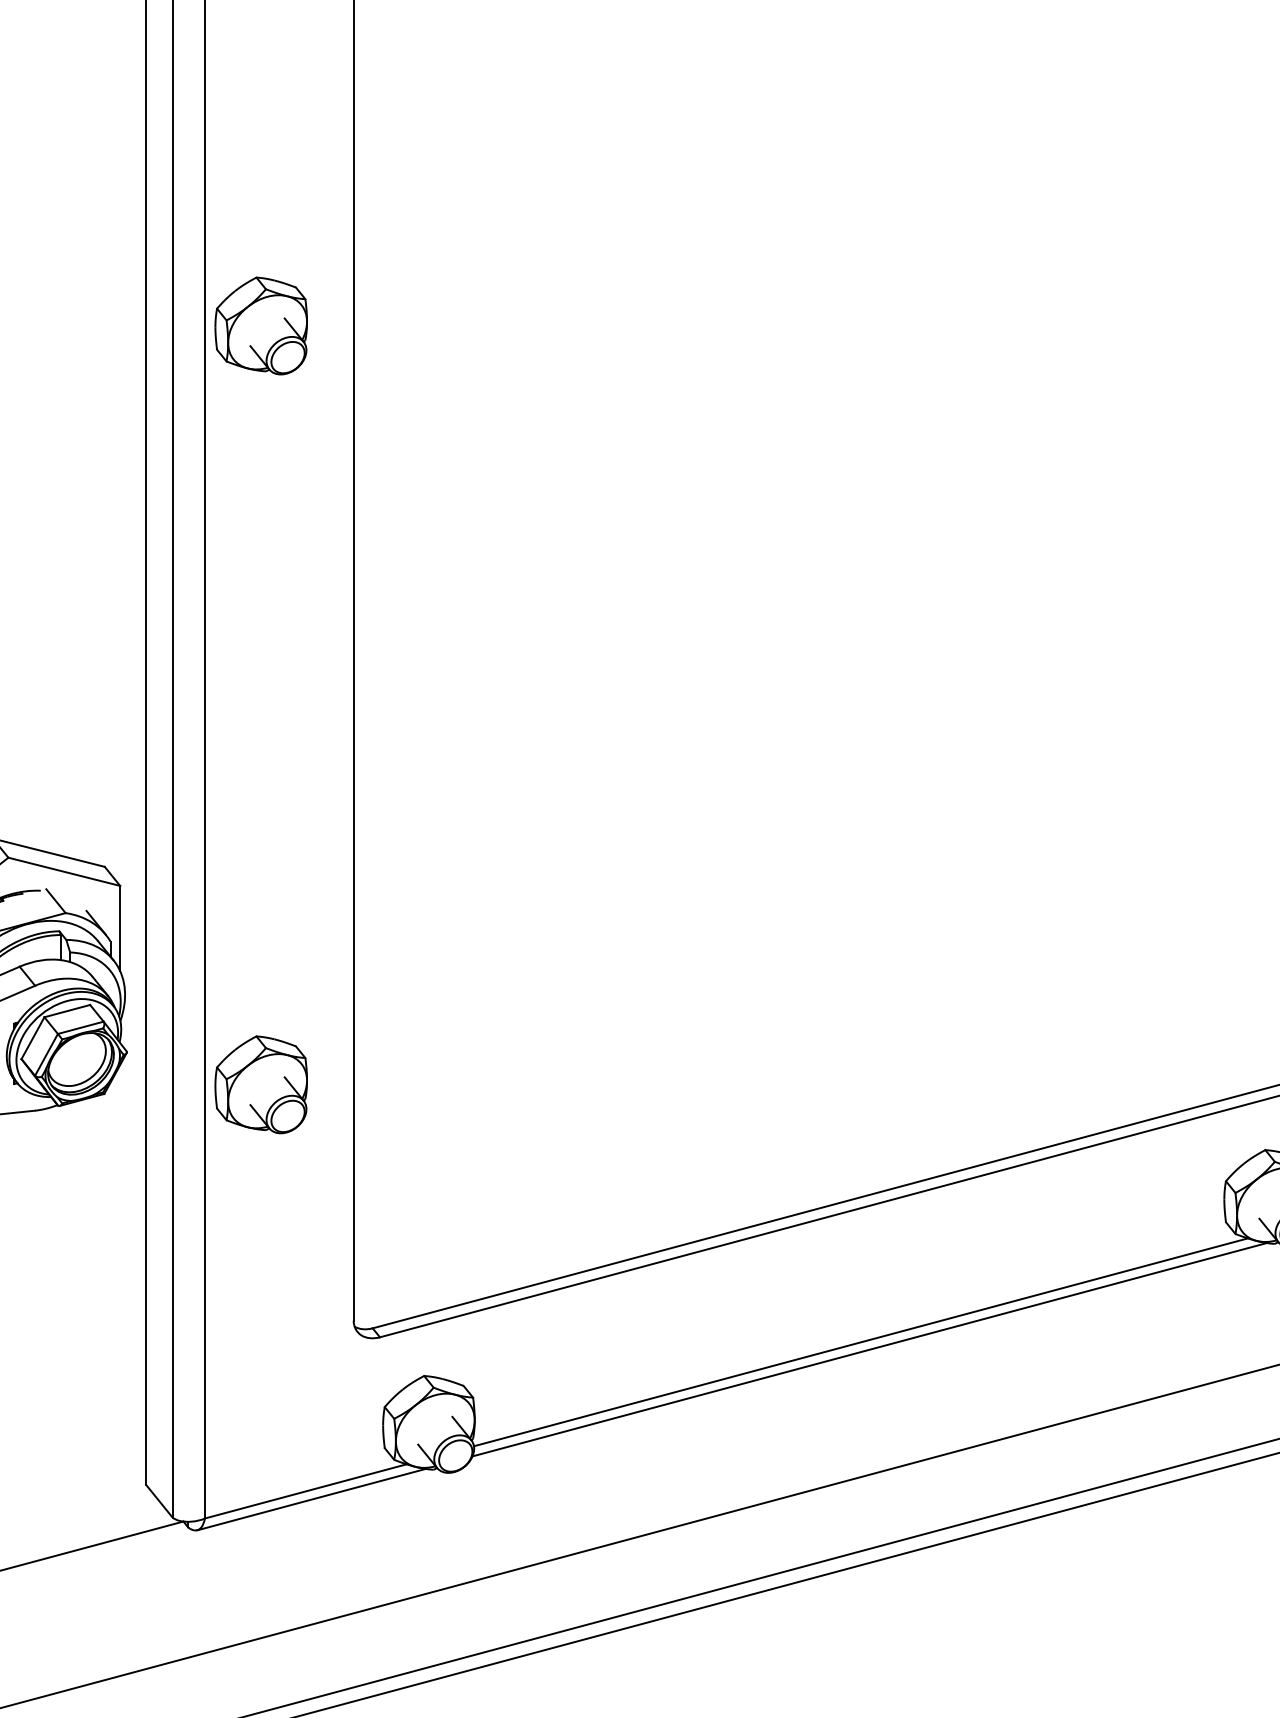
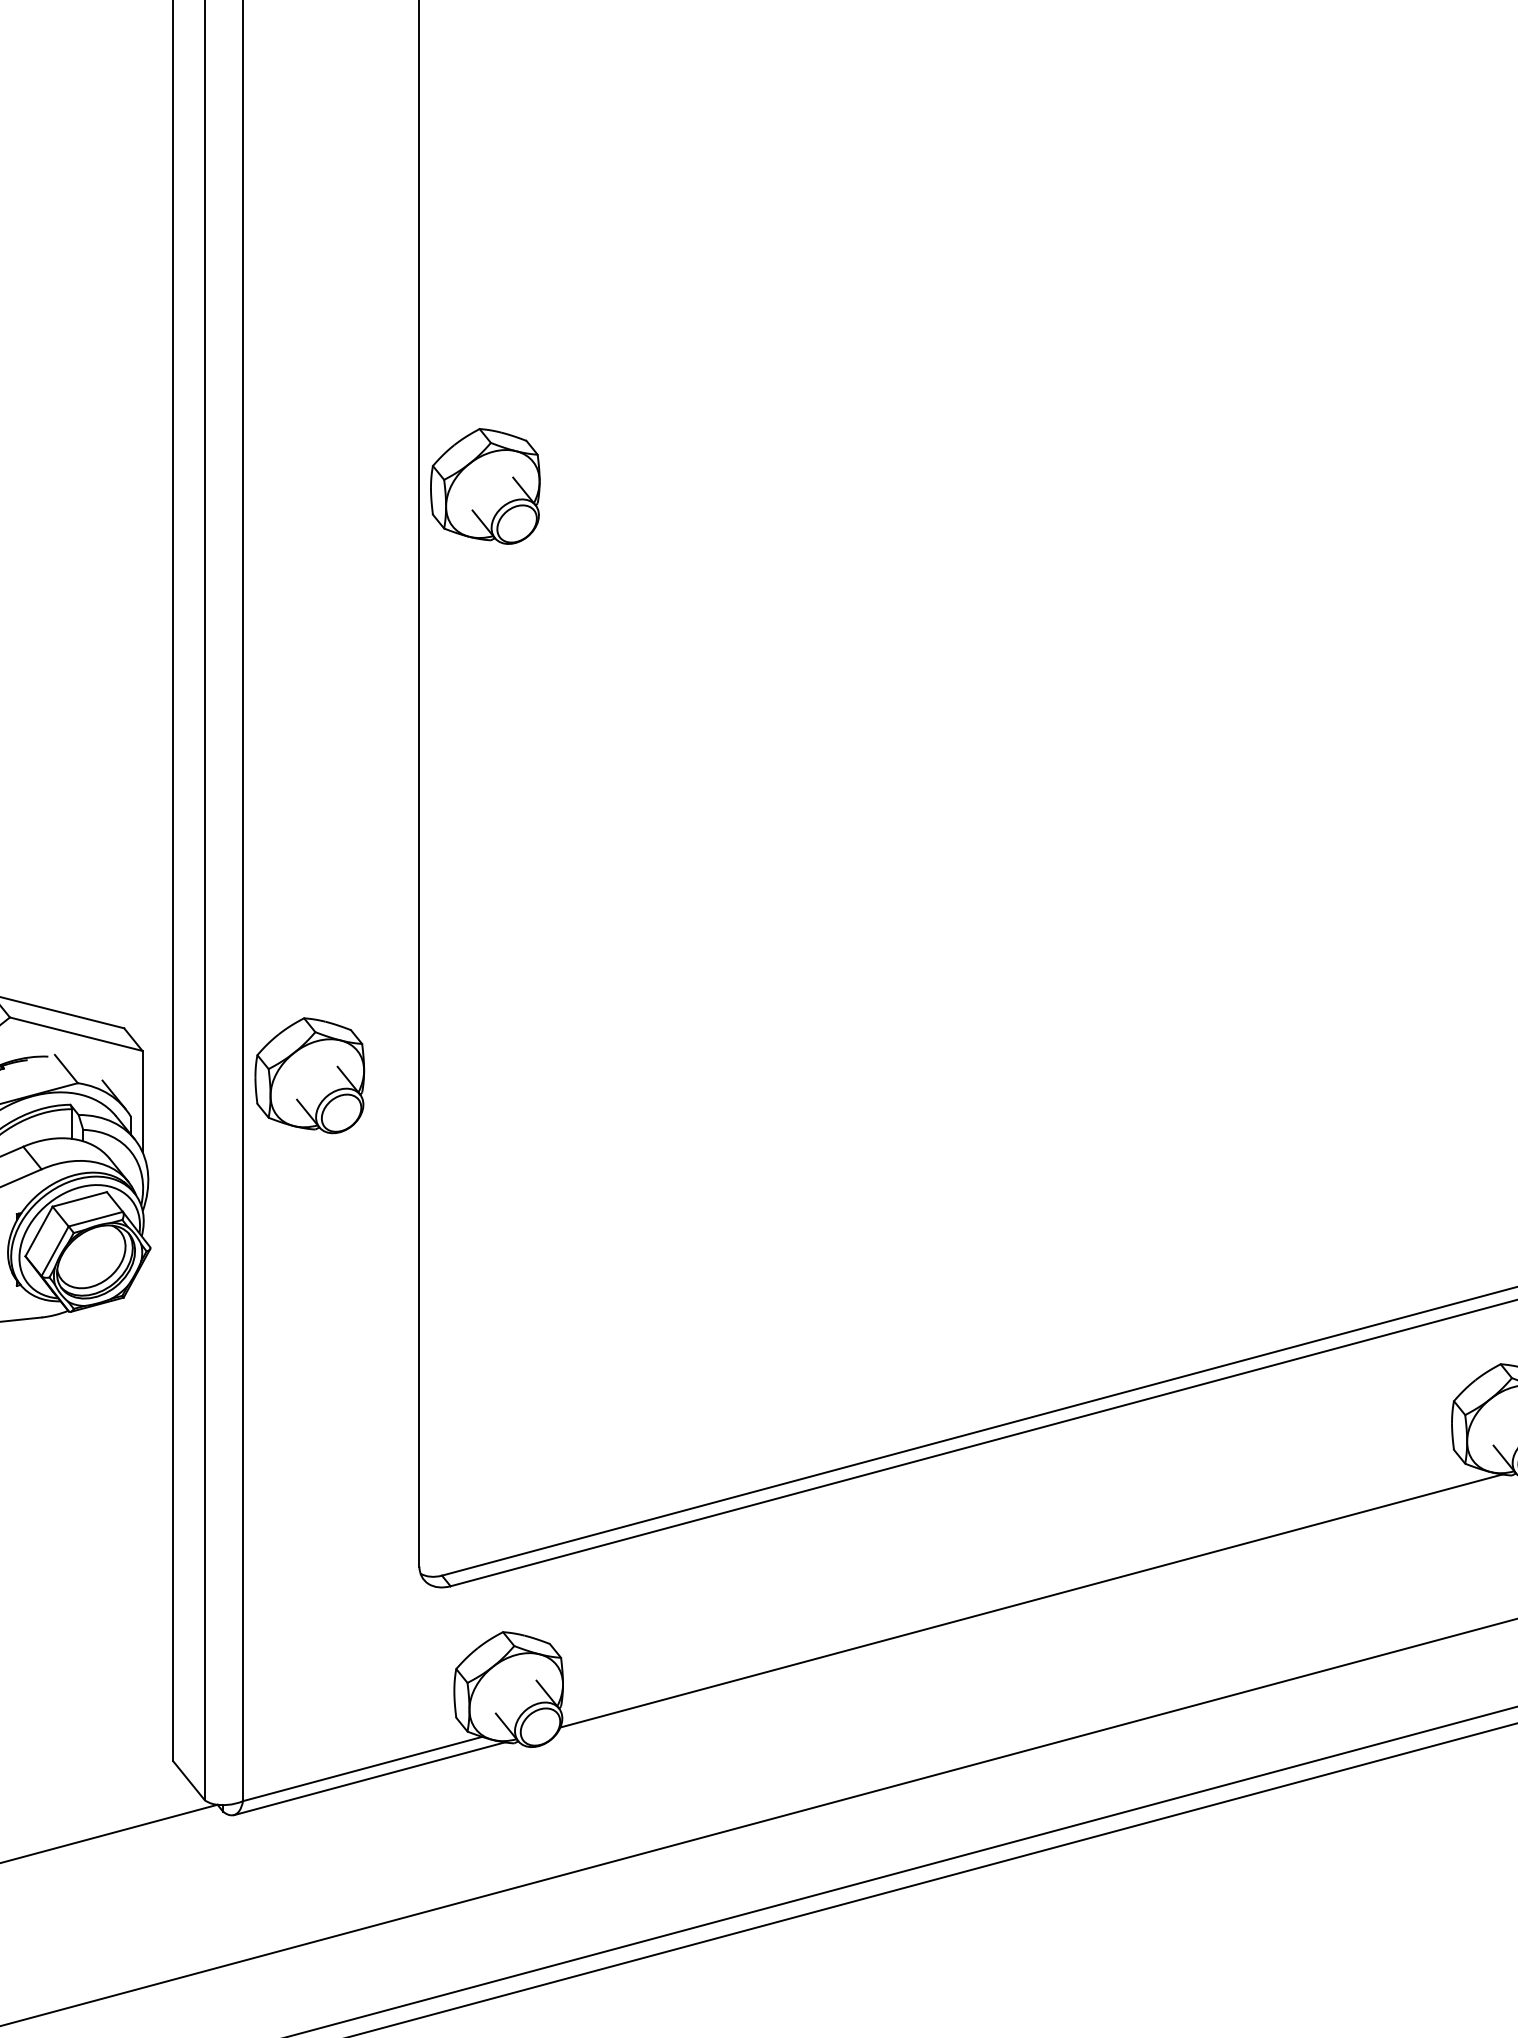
part: (260, 325) -> (484, 485), moved
part: (260, 1084) -> (308, 1075), moved
line: (860, 1342) -> (1020, 1592), removed

